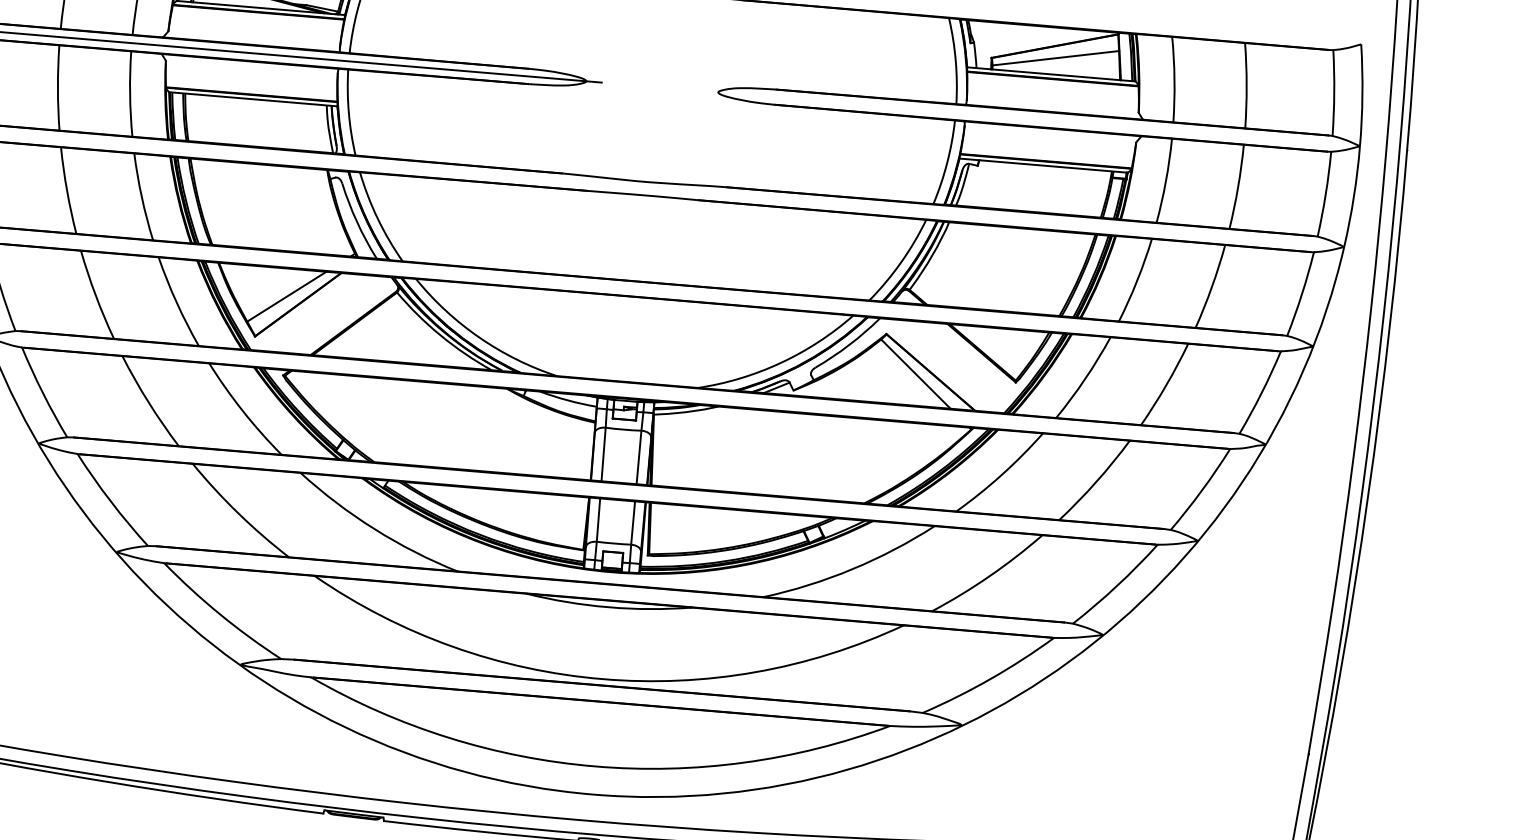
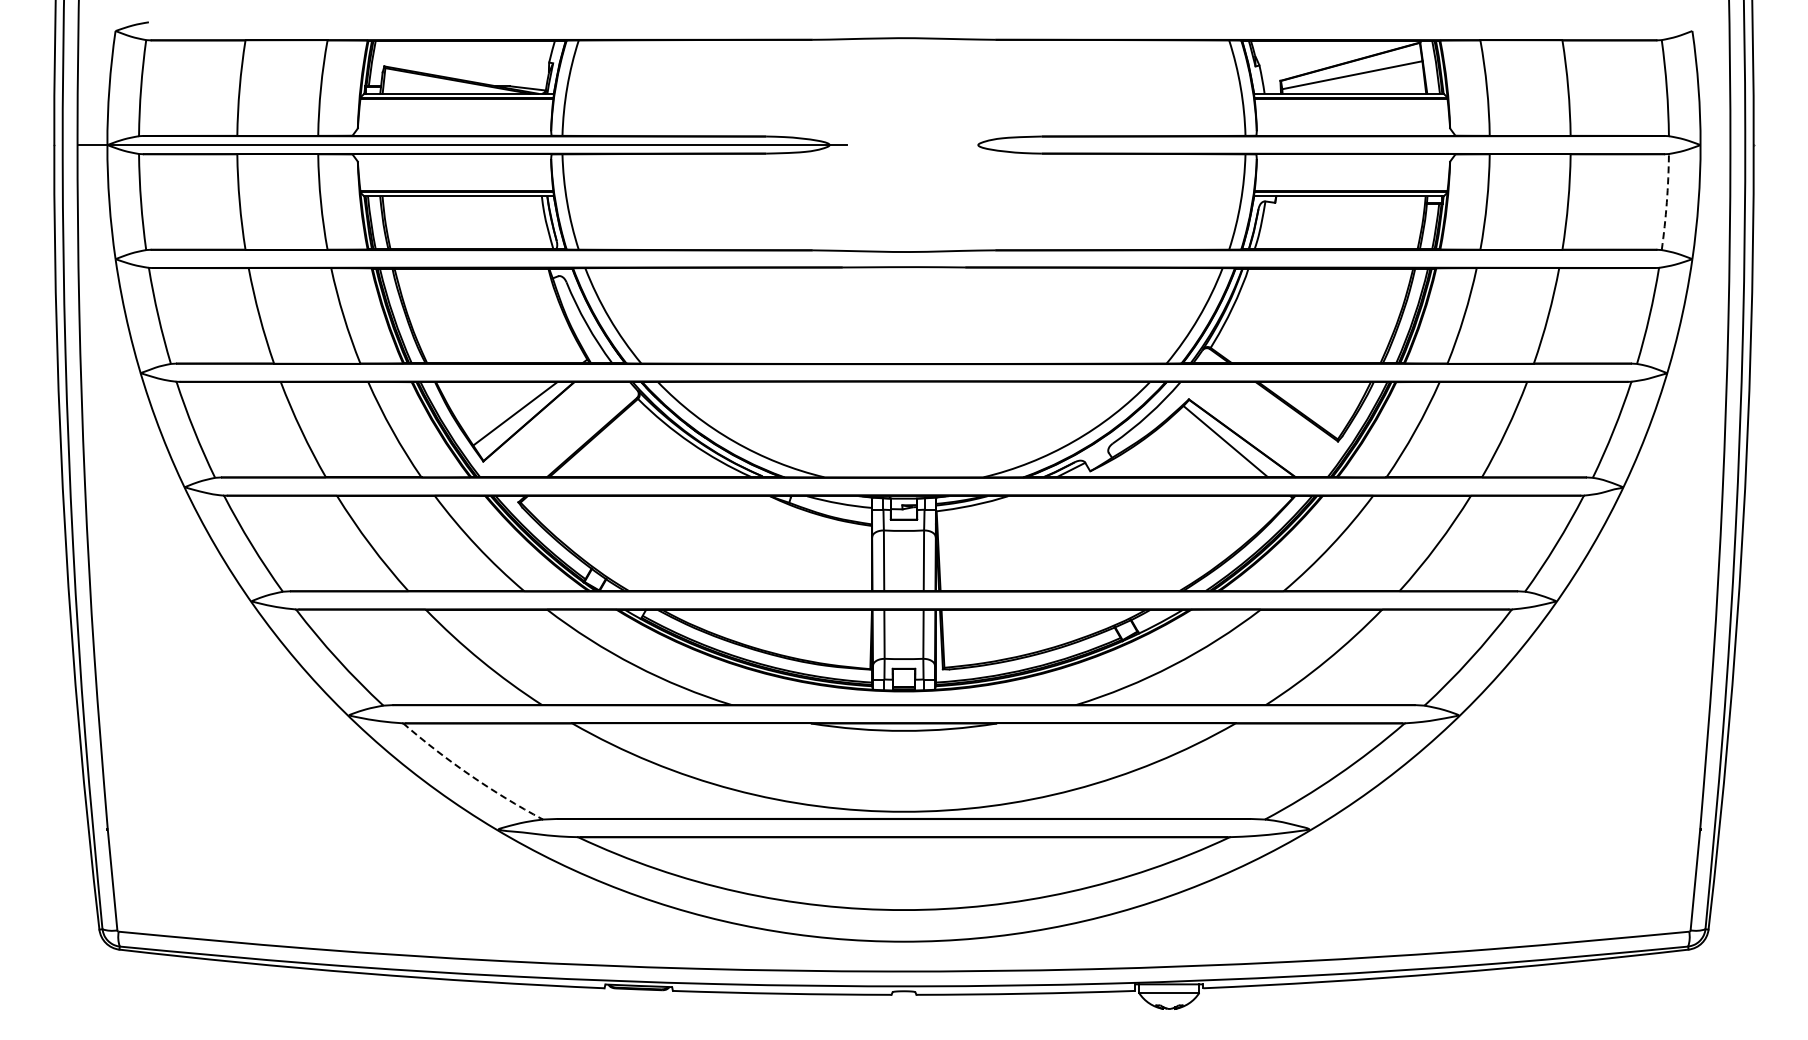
arc: (1325, 194) -> (1666, 202), solid -> dashed
arc: (220, 614) -> (470, 775), solid -> dashed

